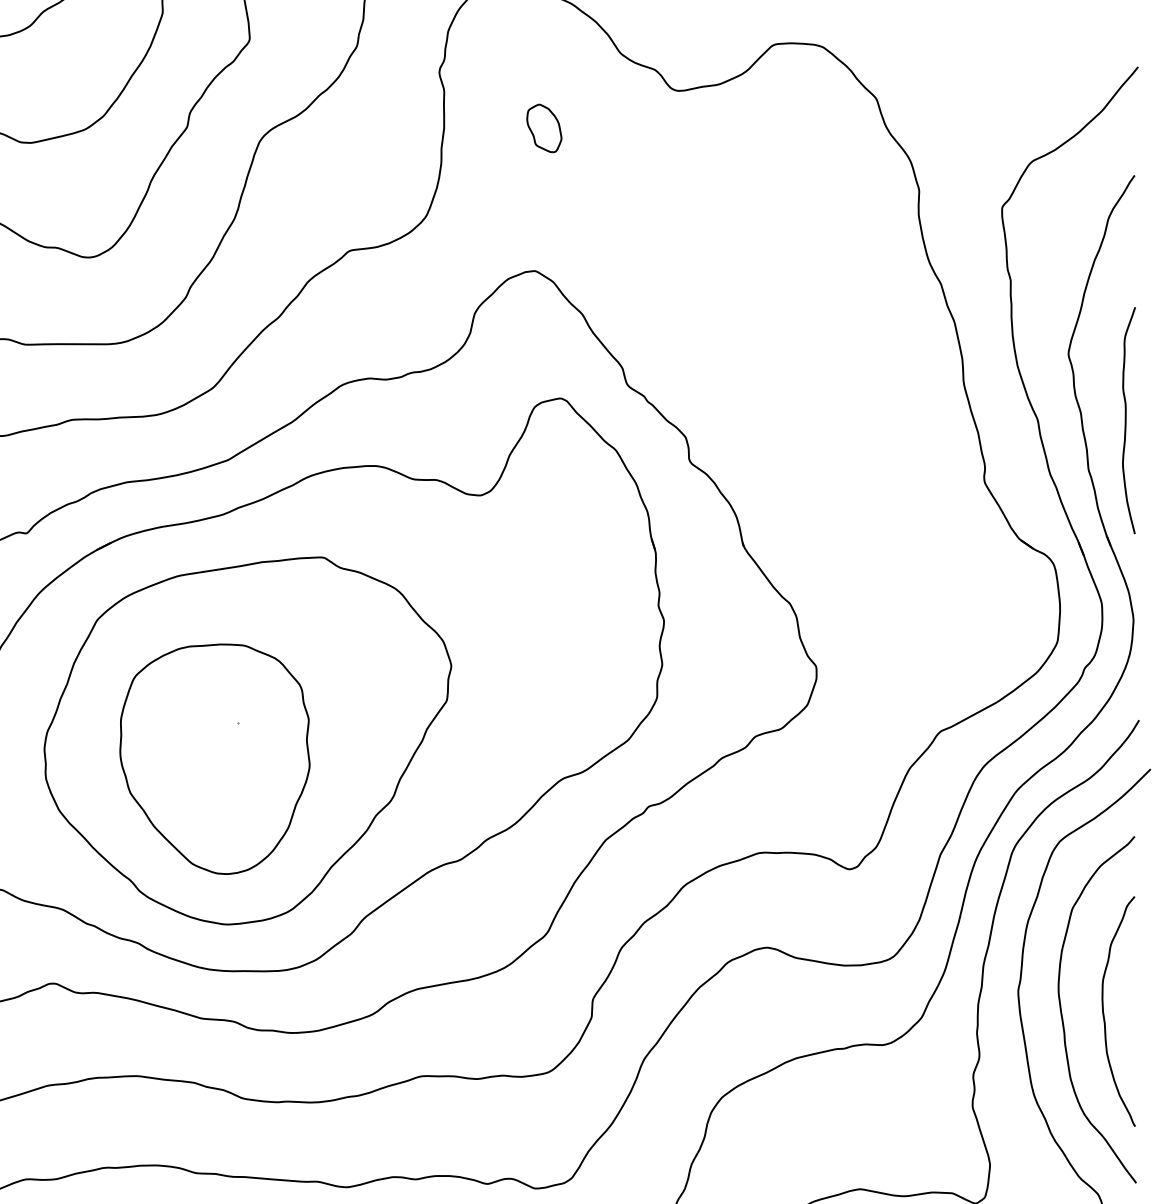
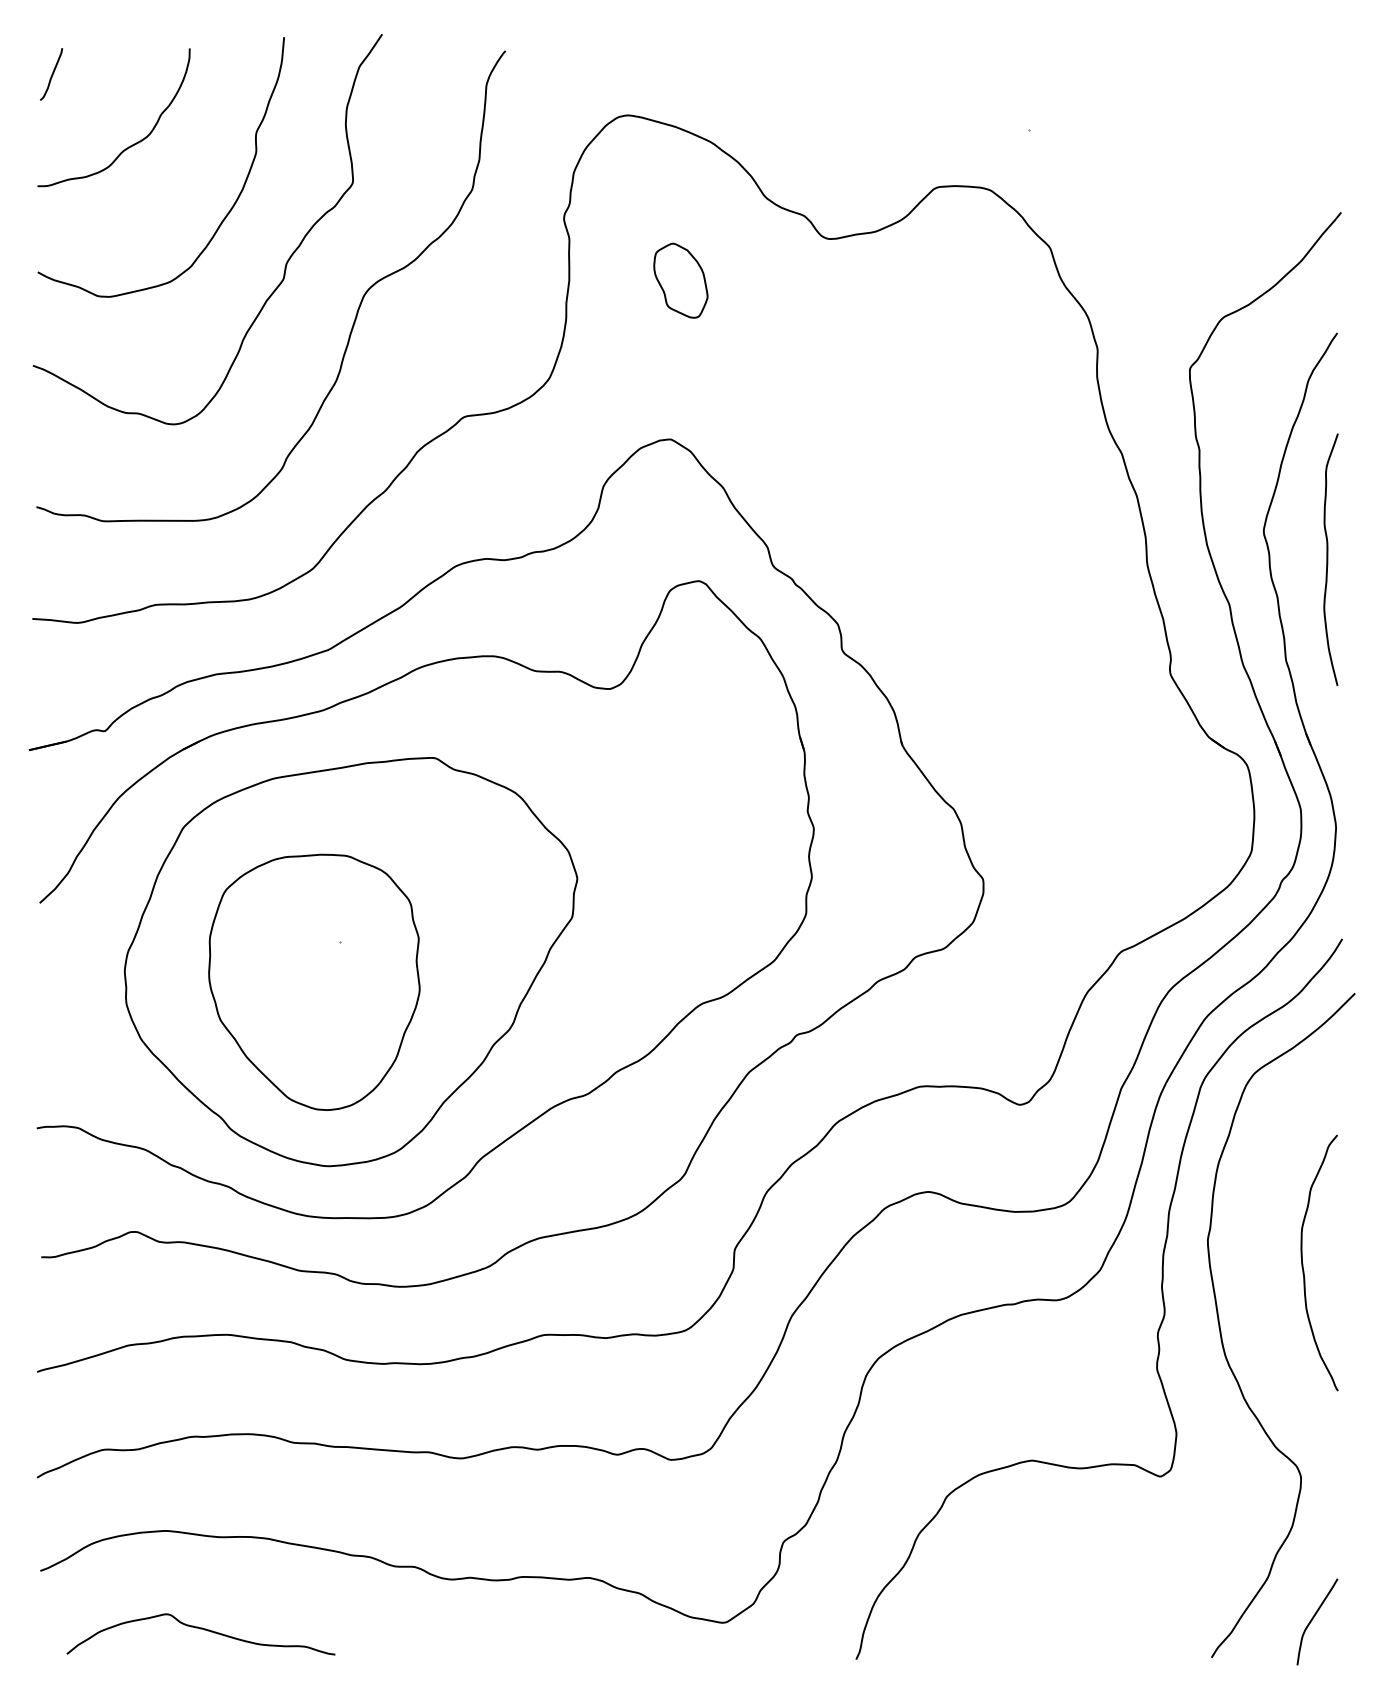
part: (544, 128) -> (680, 280), size x1.4
curve: (1126, 420) -> (1328, 559), moved
curve: (1062, 1015) -> (1257, 1267), removed

